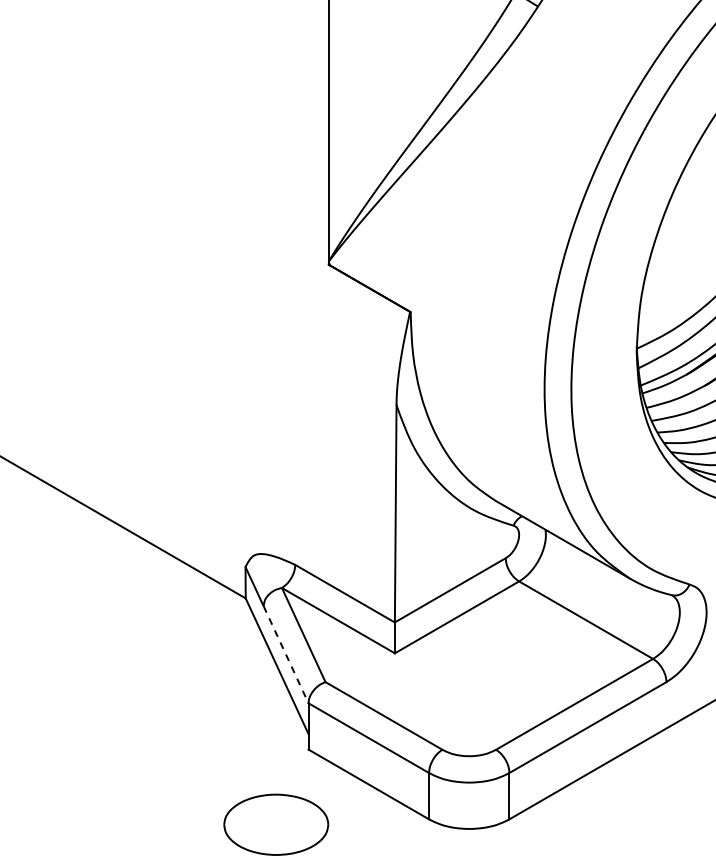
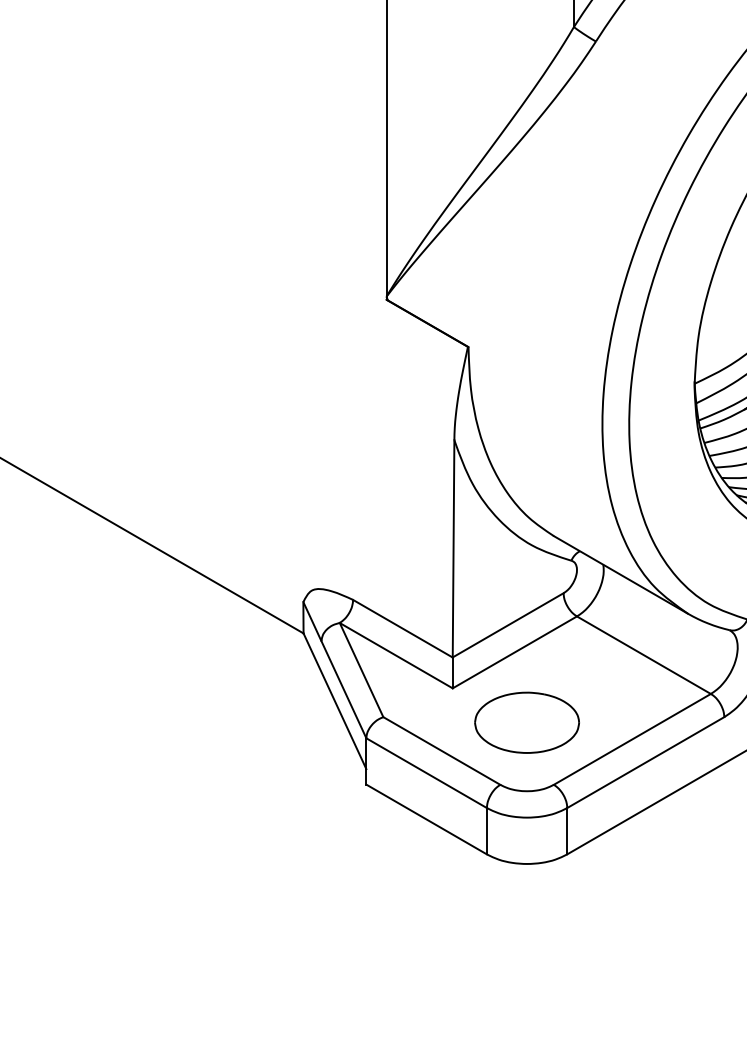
line: (286, 655) -> (344, 690), dashed -> solid
part: (275, 824) -> (526, 722), moved

